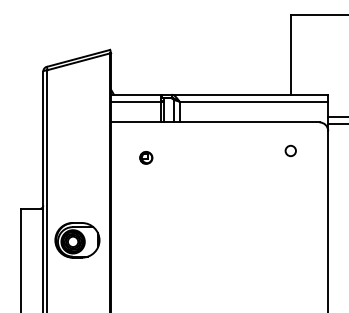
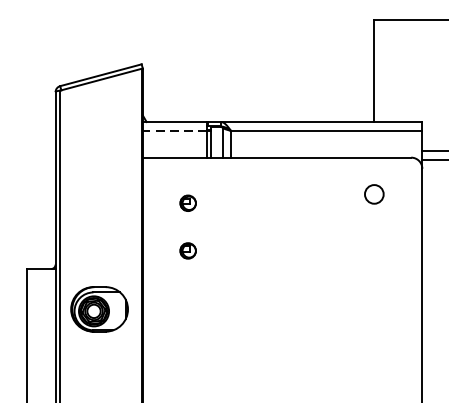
line: (136, 101) -> (175, 130), solid -> dashed
circle: (290, 150) -> (373, 193), size x1.4
part: (146, 194) -> (188, 250), added

